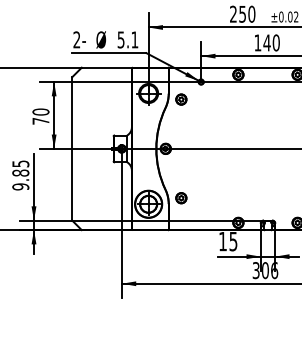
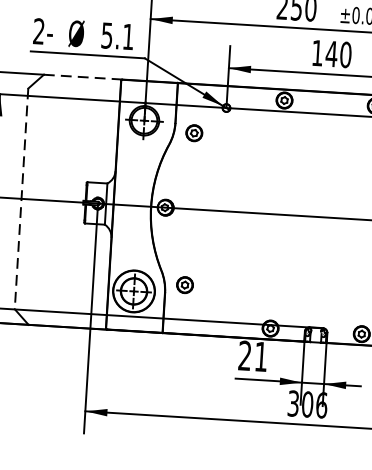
line: (107, 67) -> (83, 76), solid -> dashed
line: (72, 148) -> (22, 198), solid -> dashed
text: (228, 241) -> (253, 356), 15 -> 21

